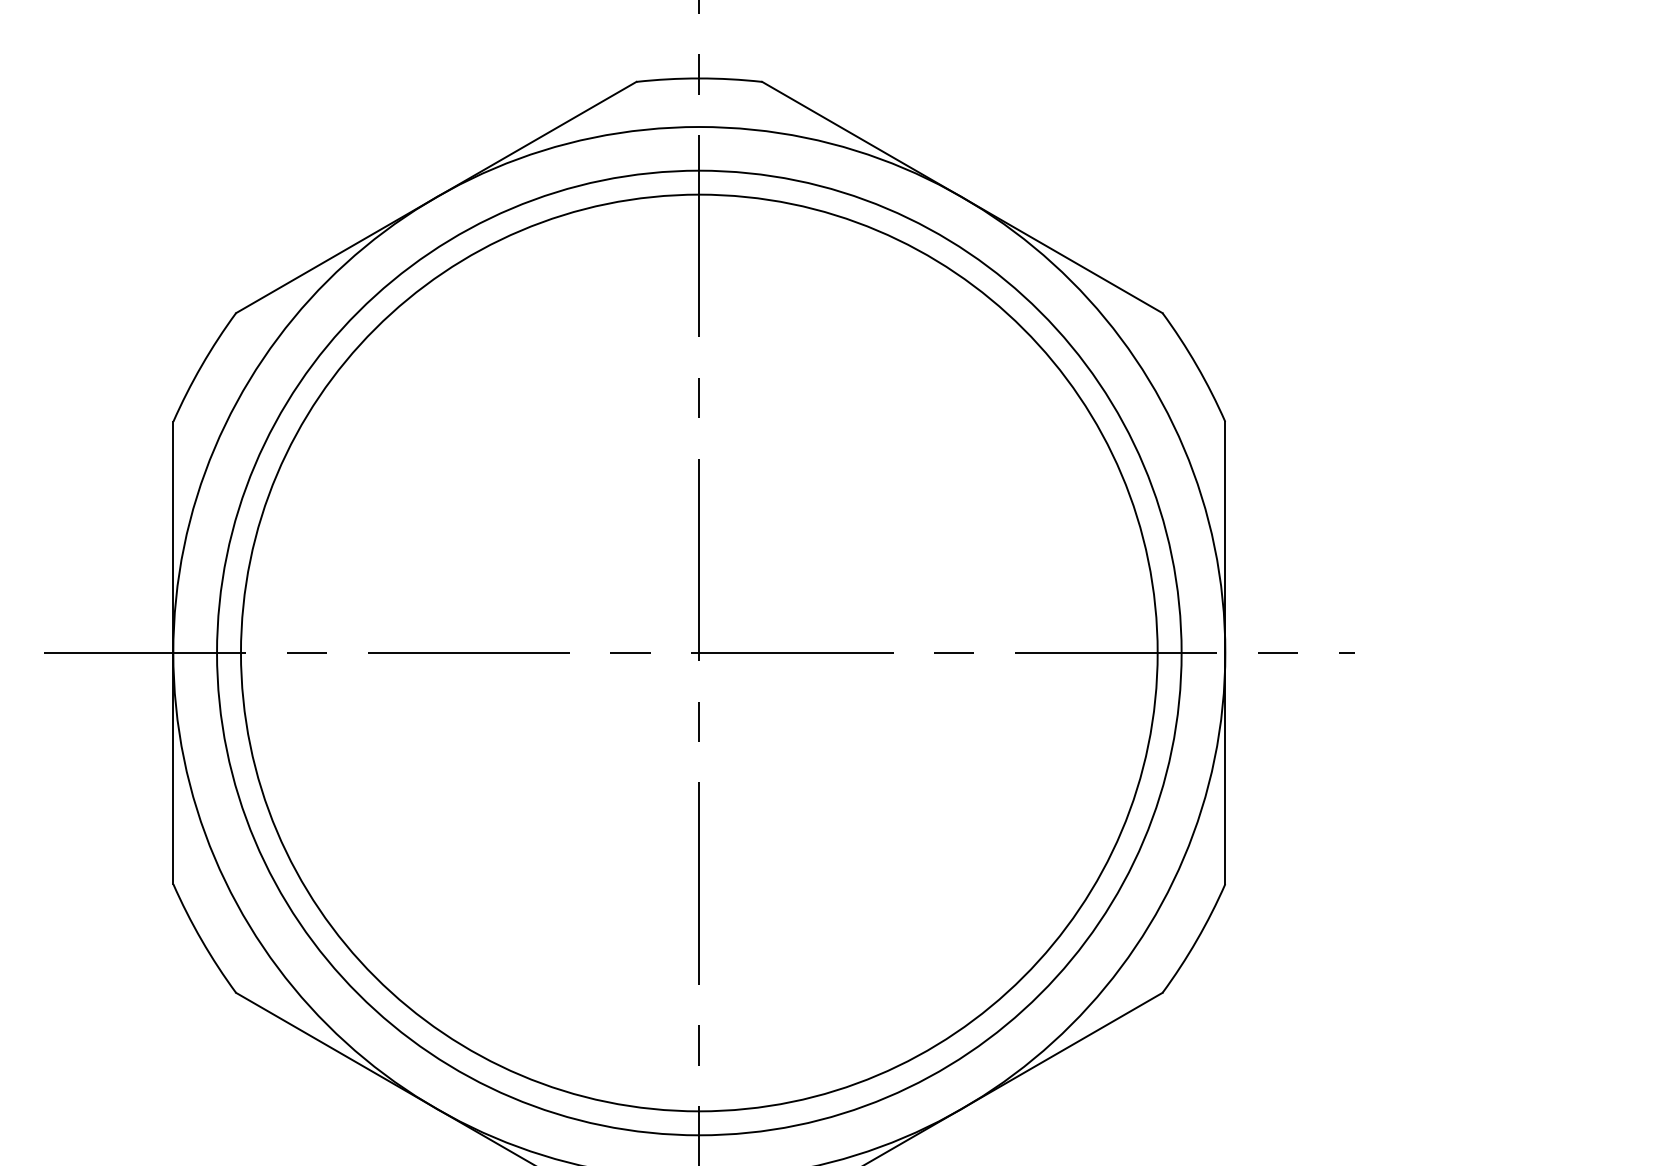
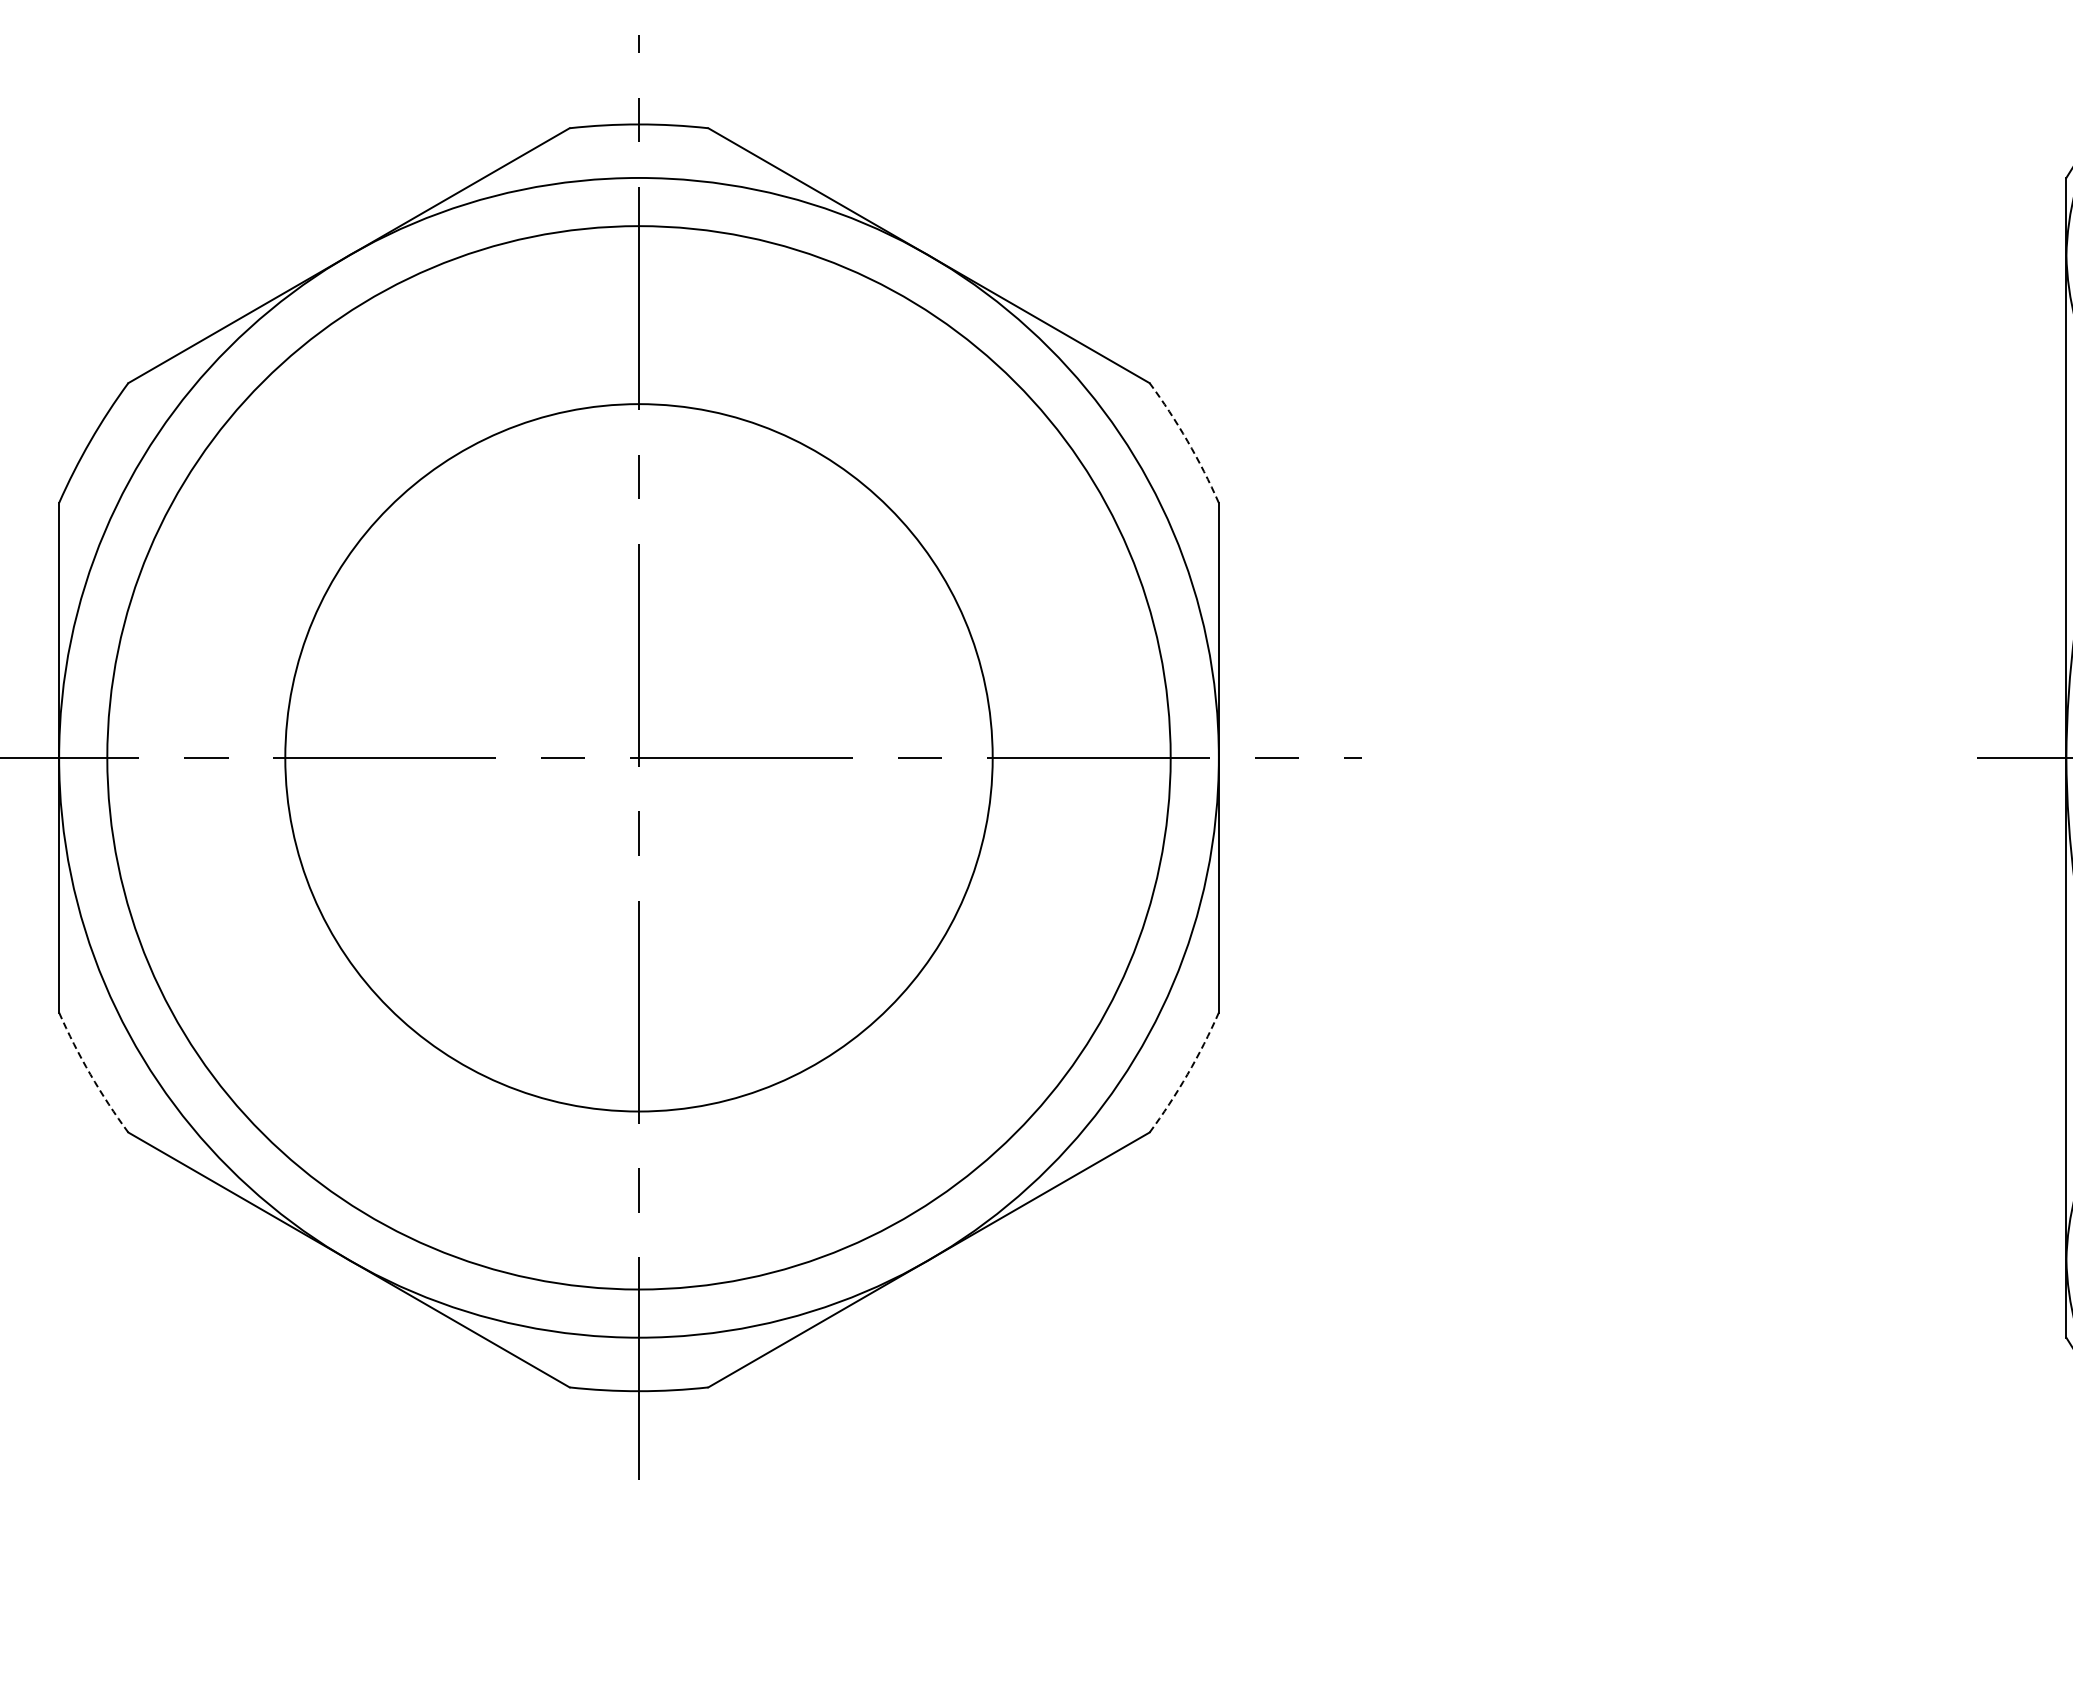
arc: (1196, 366) -> (1187, 441), solid -> dashed
circle: (698, 652) -> (638, 757), size x0.7
arc: (201, 940) -> (90, 1074), solid -> dashed
arc: (1196, 940) -> (1187, 1074), solid -> dashed

